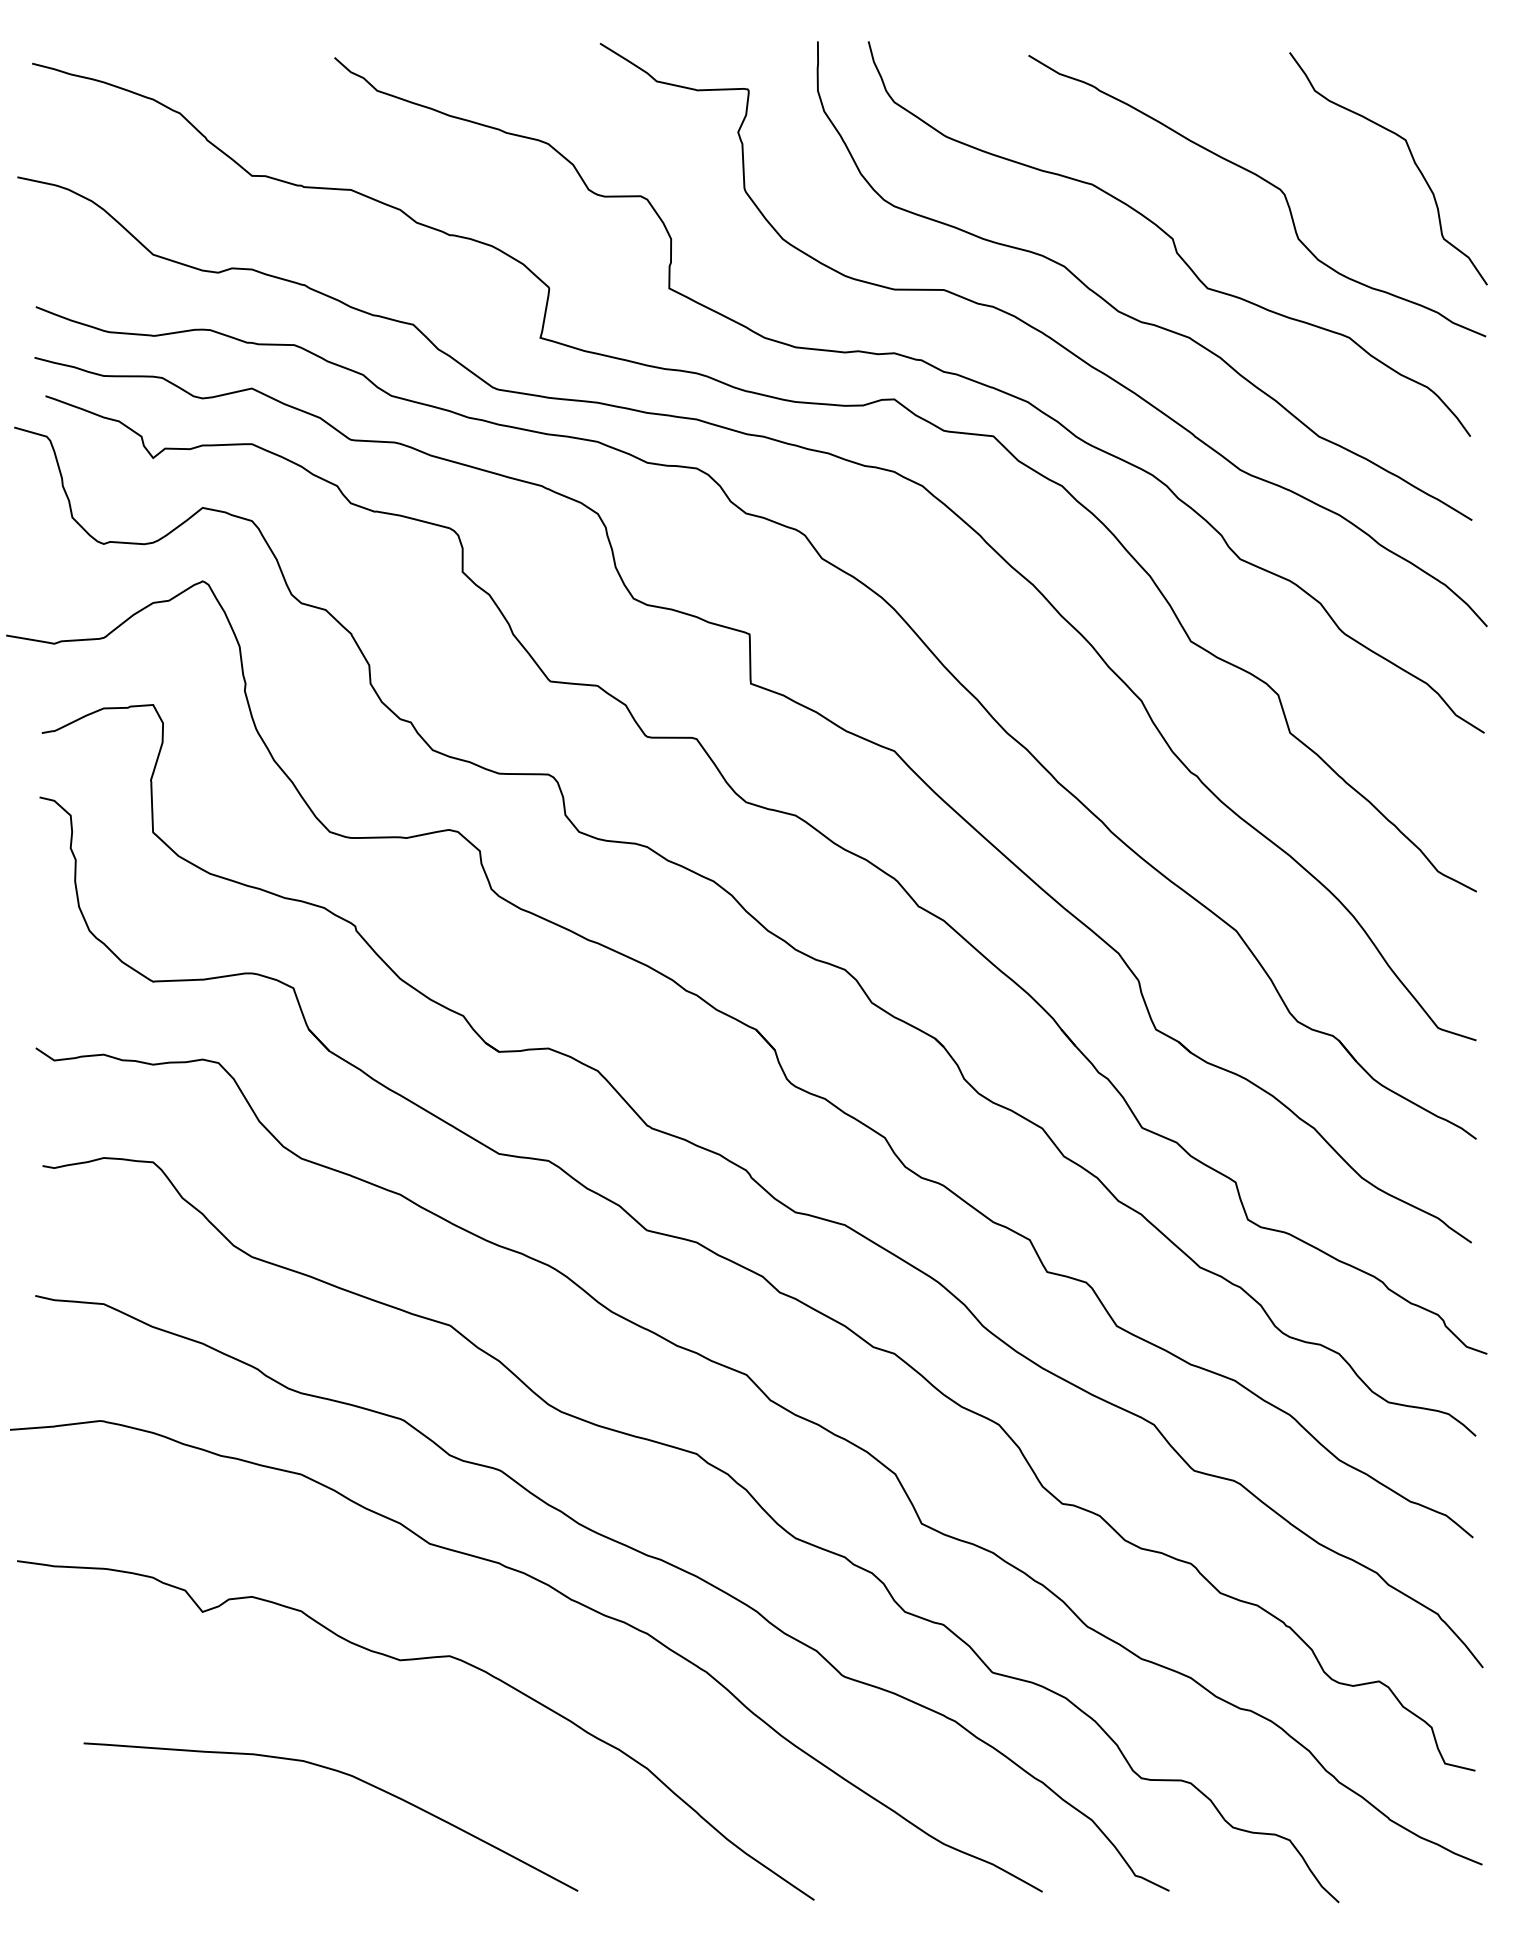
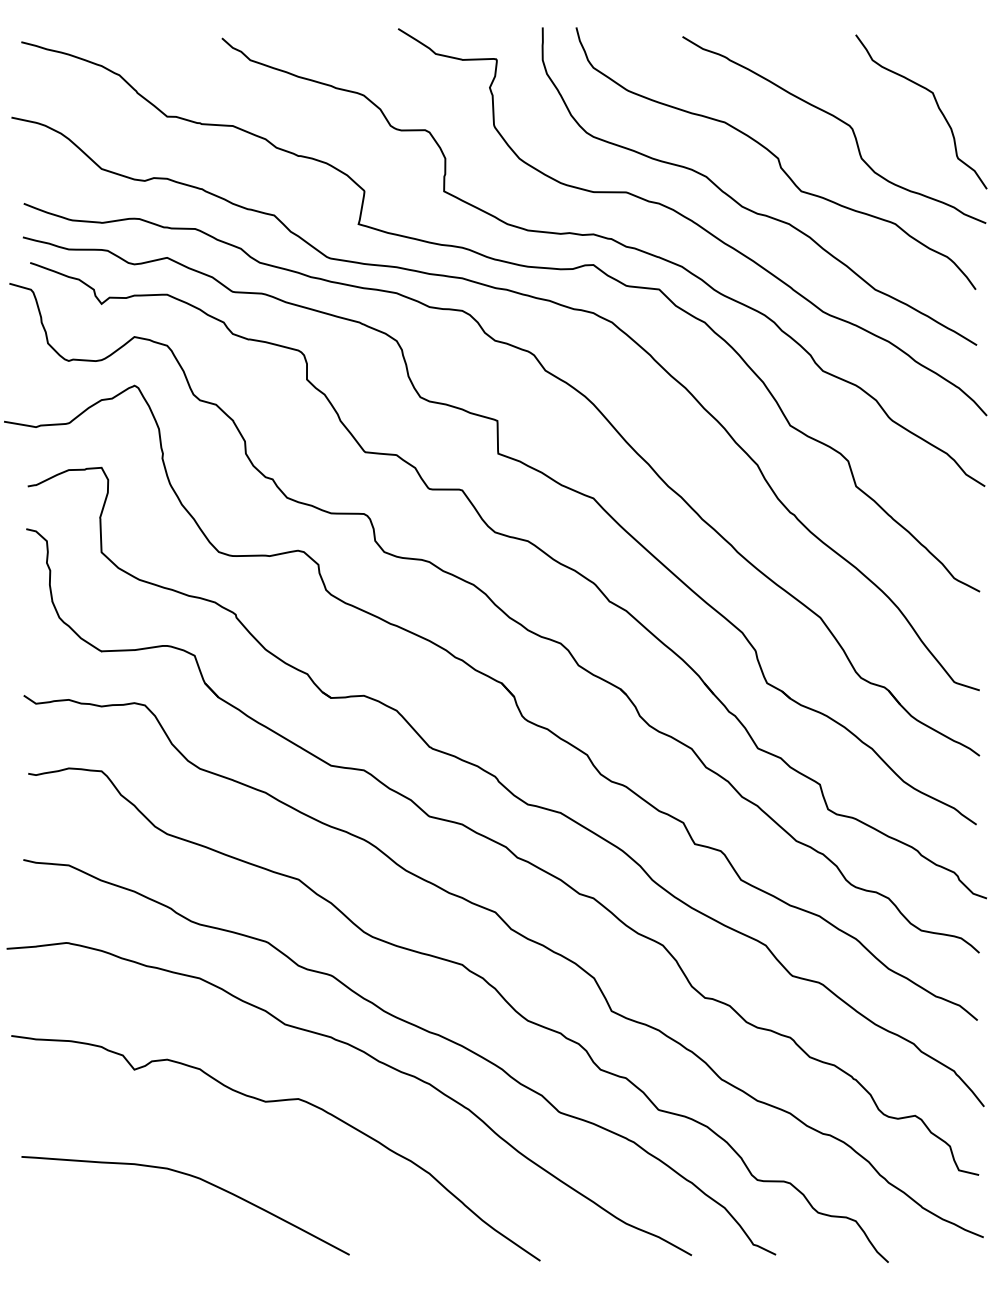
curve: (345, 1775) -> (195, 1178), moved

